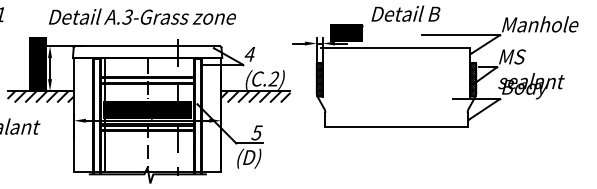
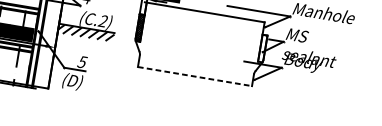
hatch: (473, 79) -> (263, 48), removed
line: (397, 127) -> (195, 76), solid -> dashed

